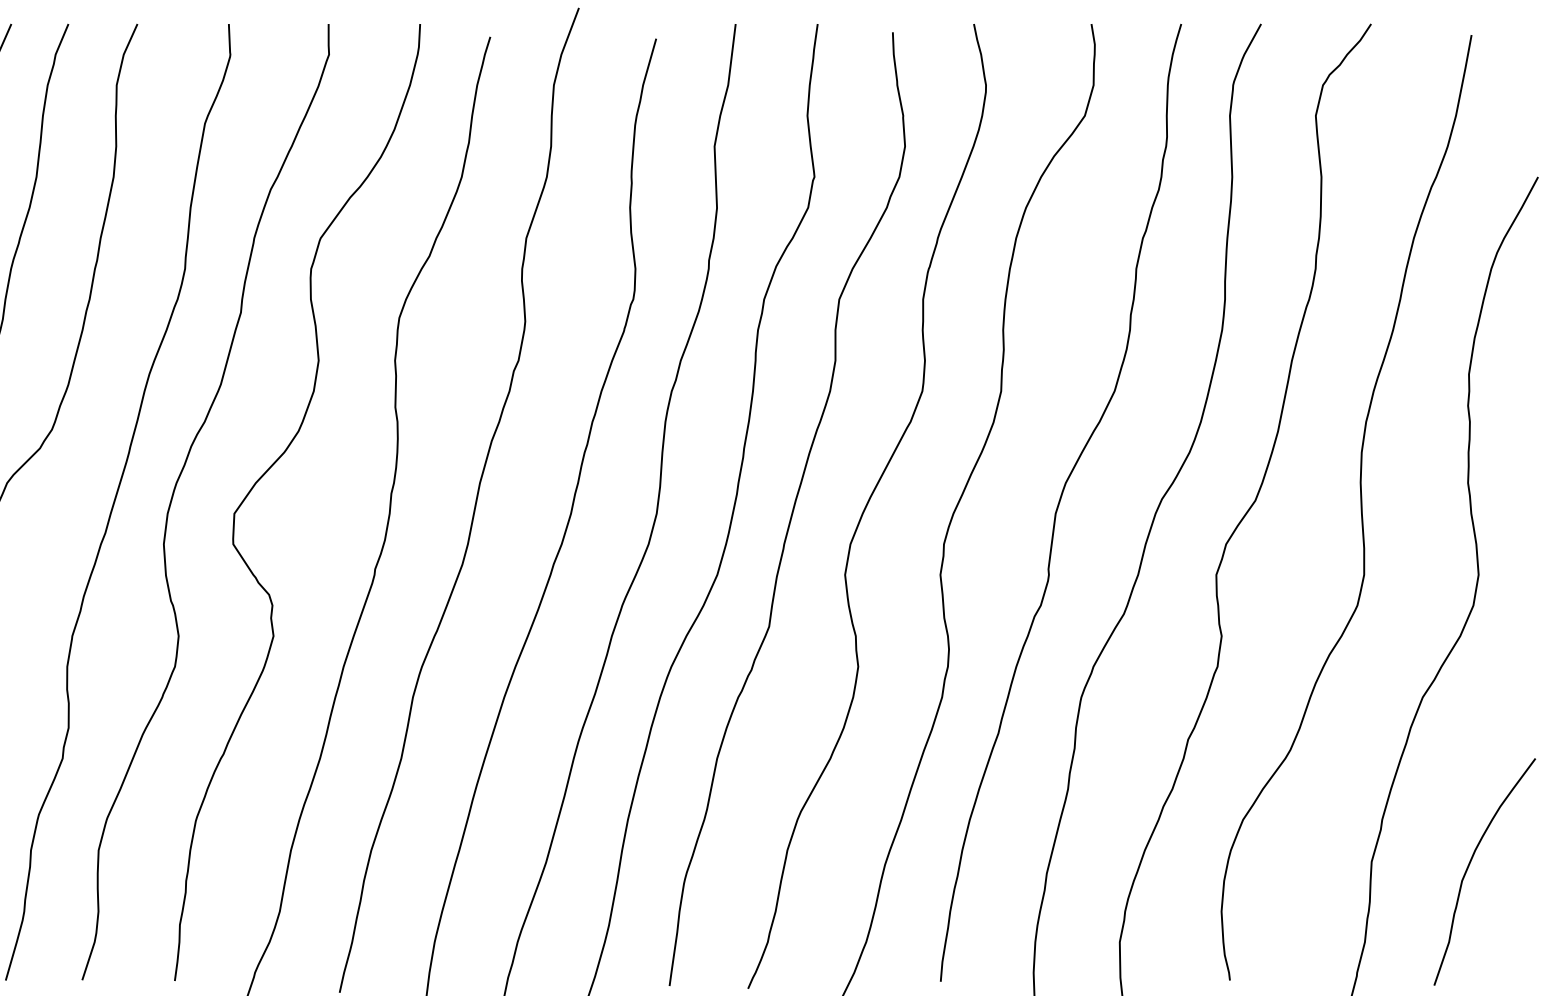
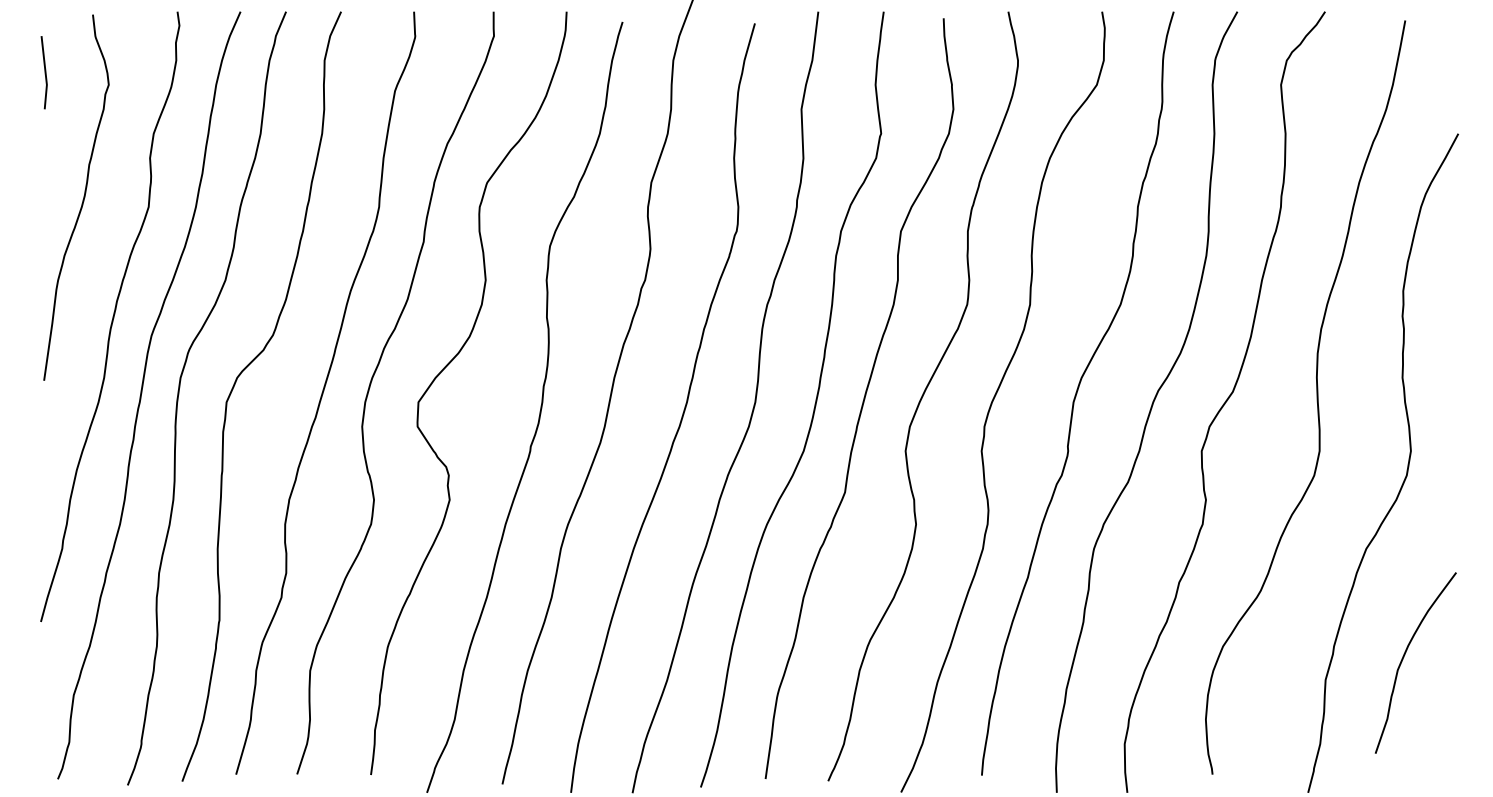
curve: (1470, 865) -> (1404, 657), moved

